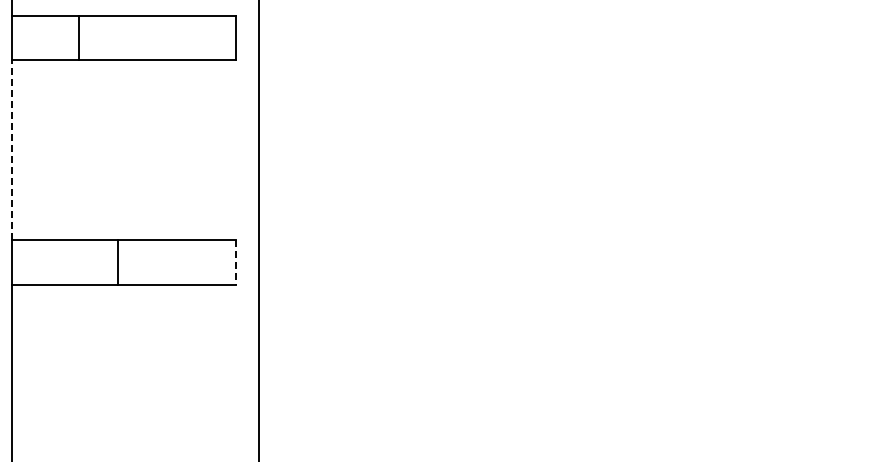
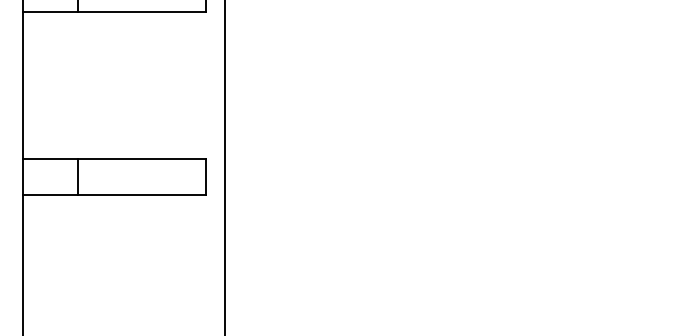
line: (11, 150) -> (23, 85), dashed -> solid
line: (118, 262) -> (78, 176), moved
line: (236, 262) -> (206, 176), dashed -> solid

